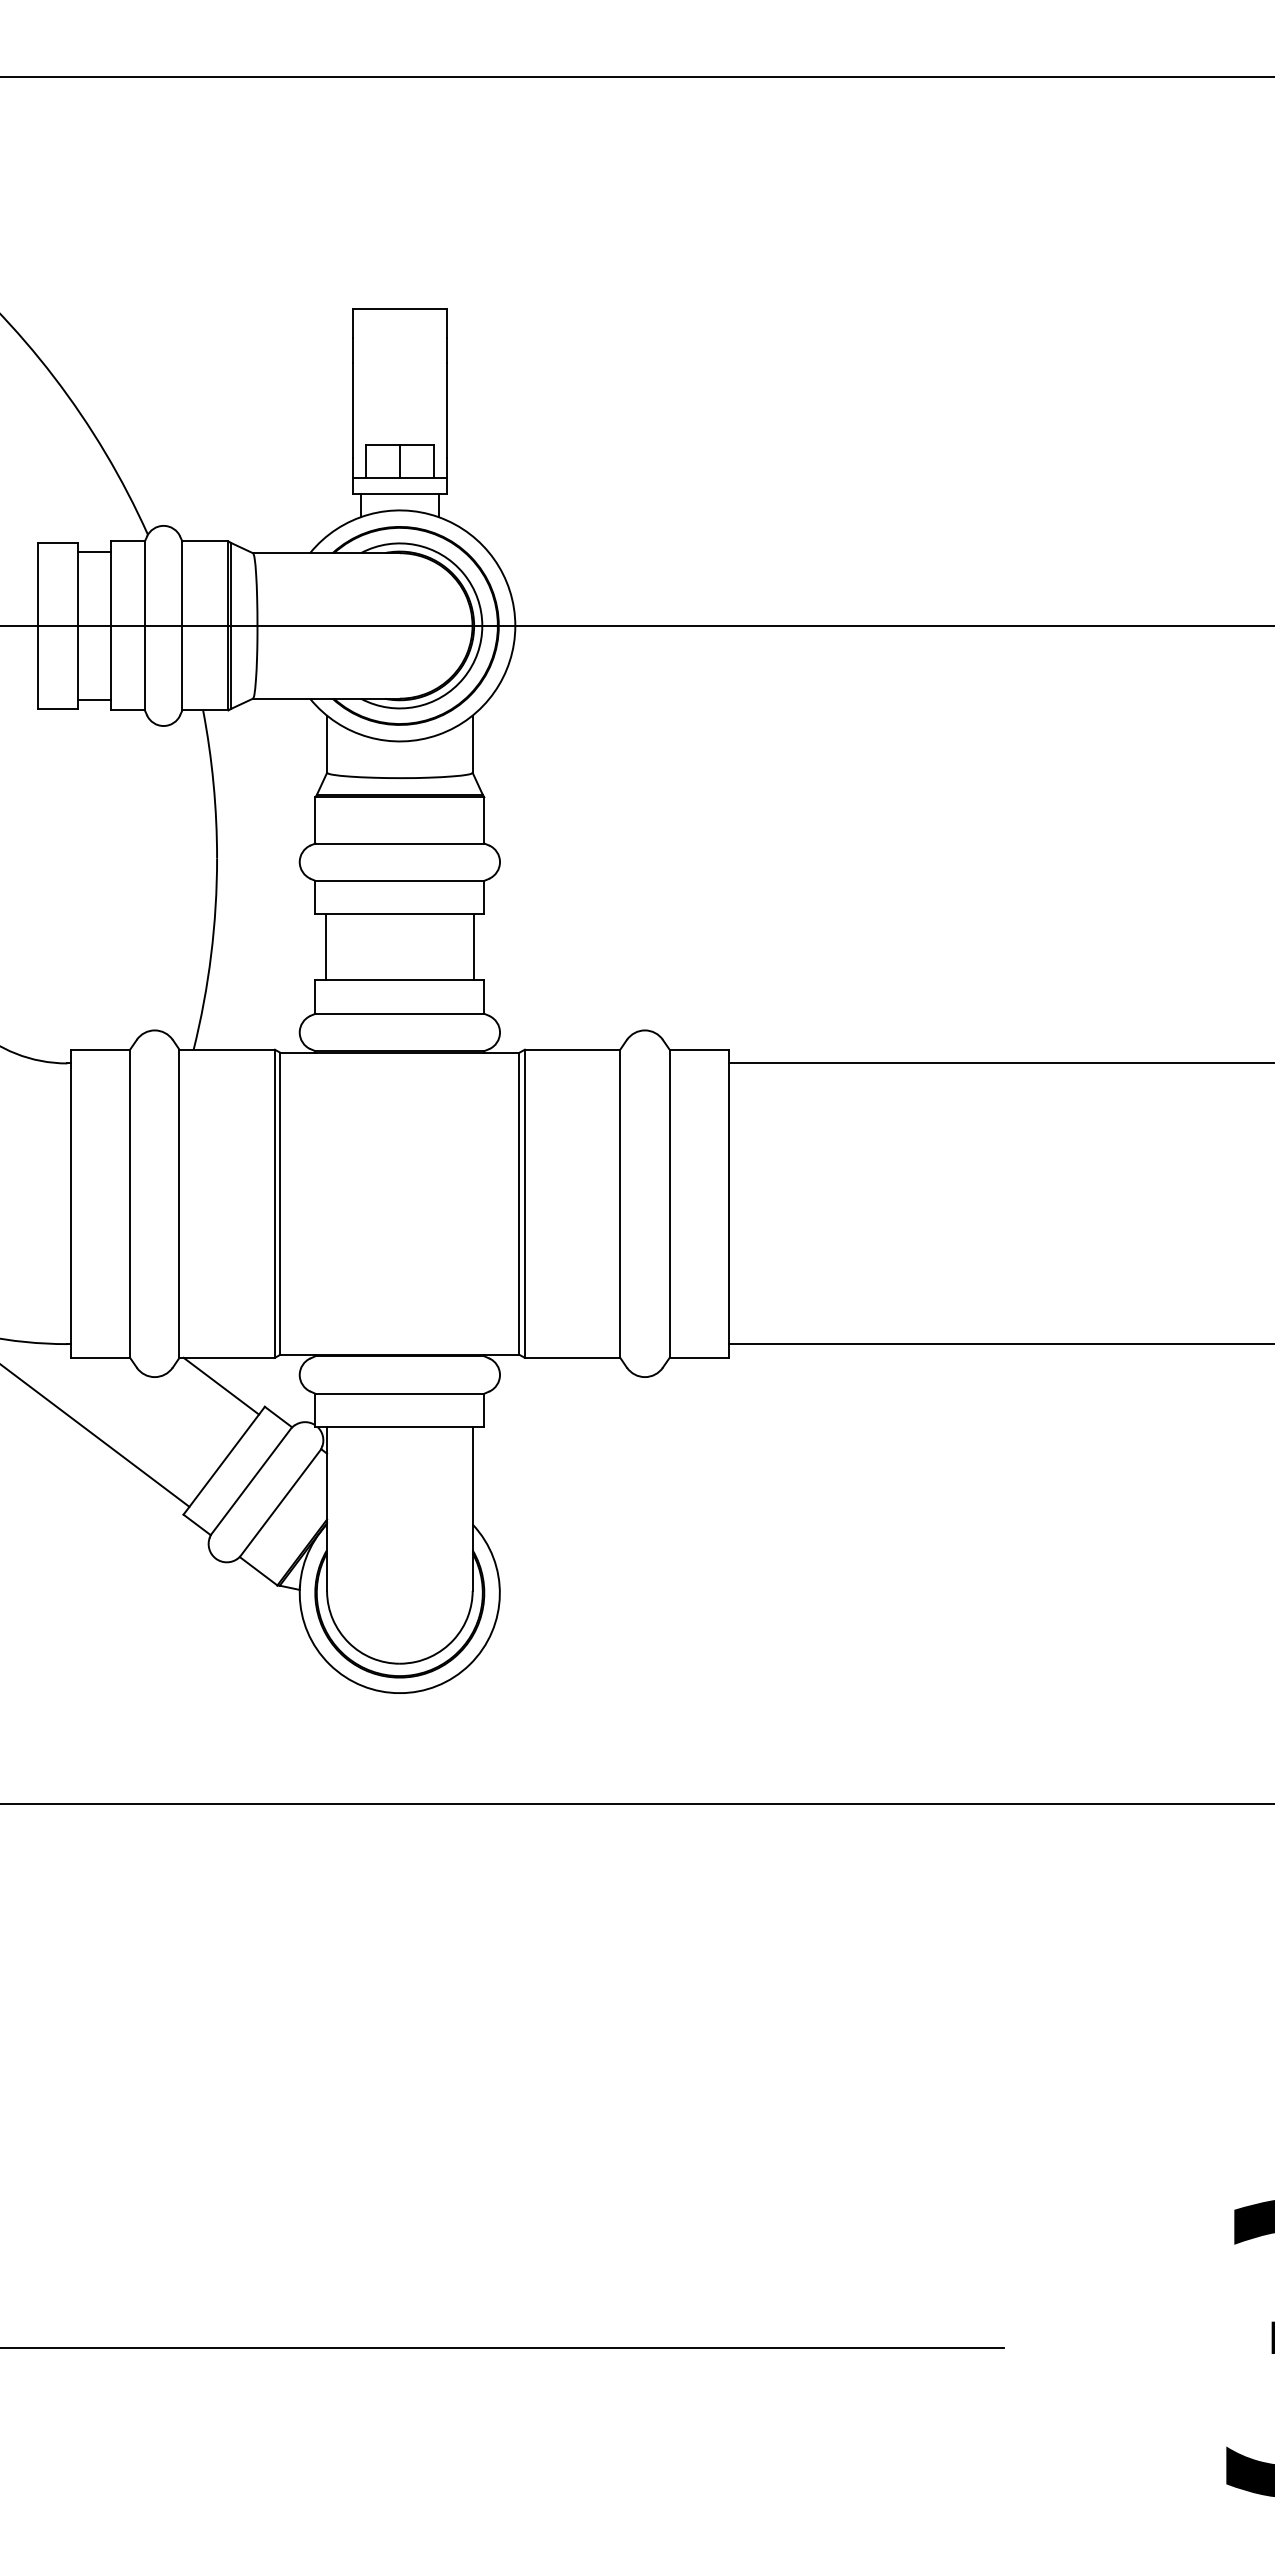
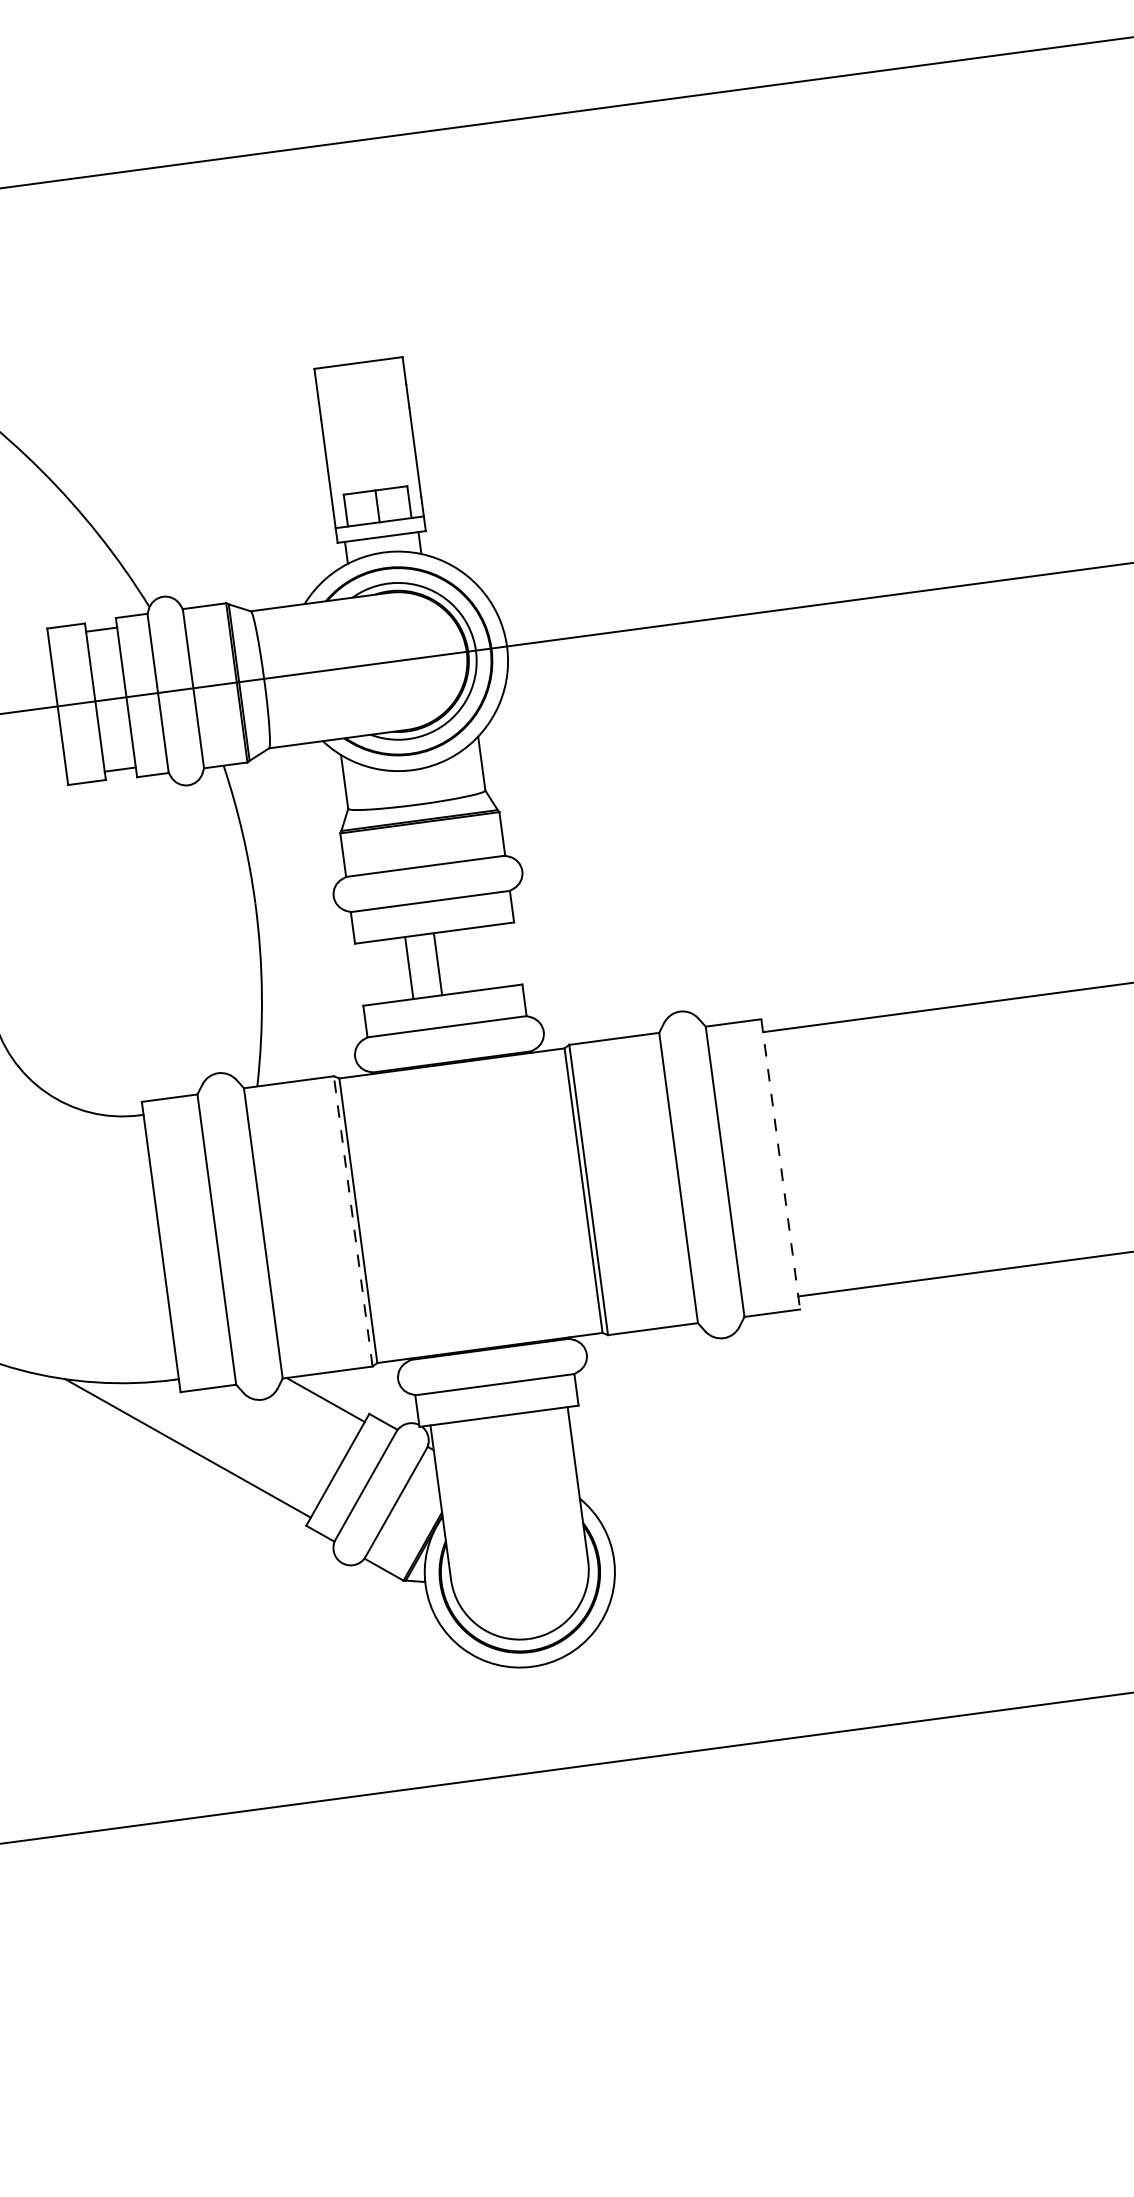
line: (325, 947) -> (409, 968), moved
line: (474, 947) -> (438, 964), moved
line: (274, 1203) -> (352, 1221), solid -> dashed
line: (728, 1204) -> (780, 1165), solid -> dashed

